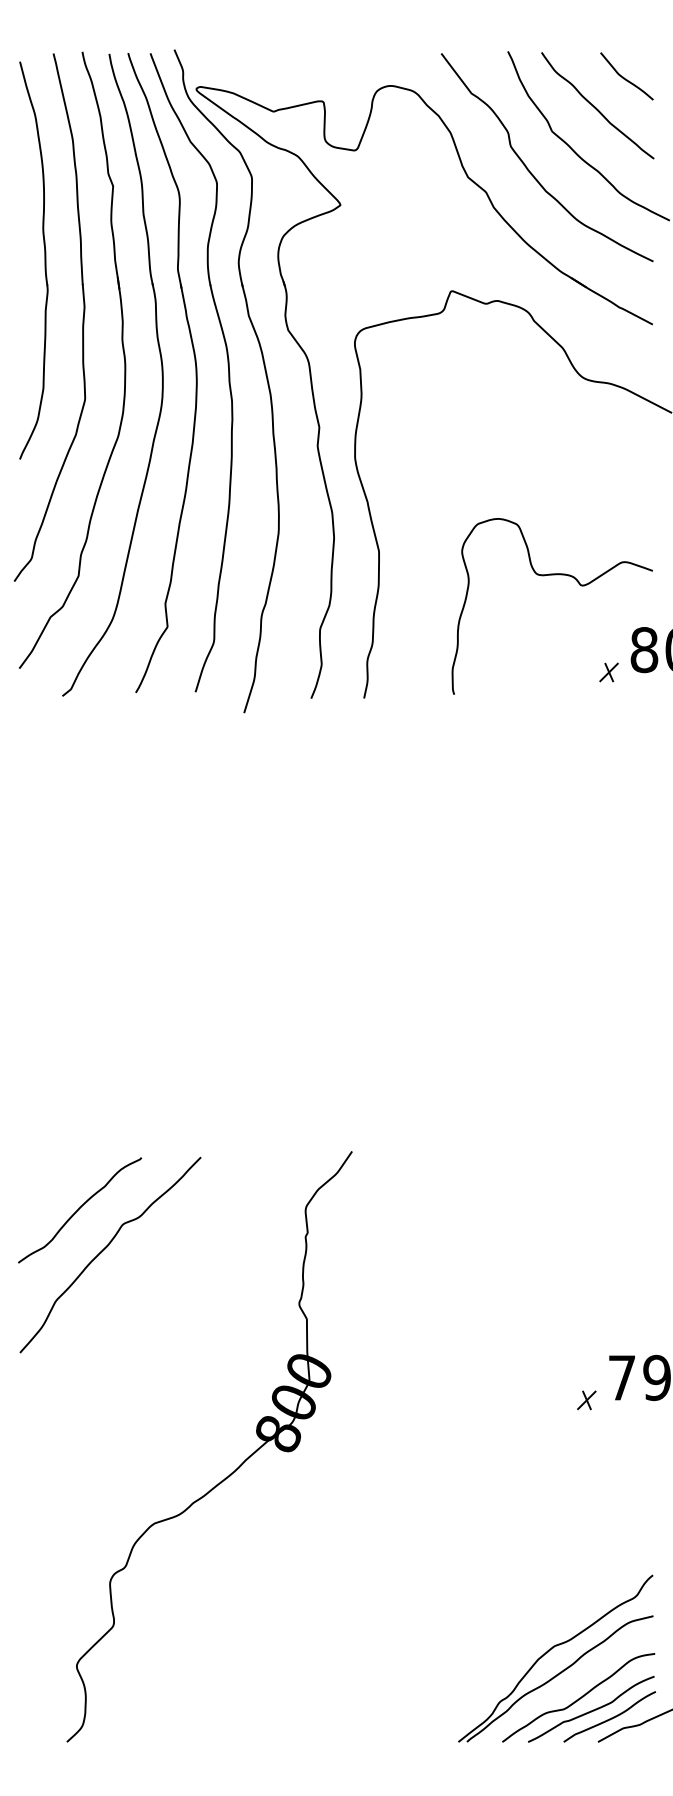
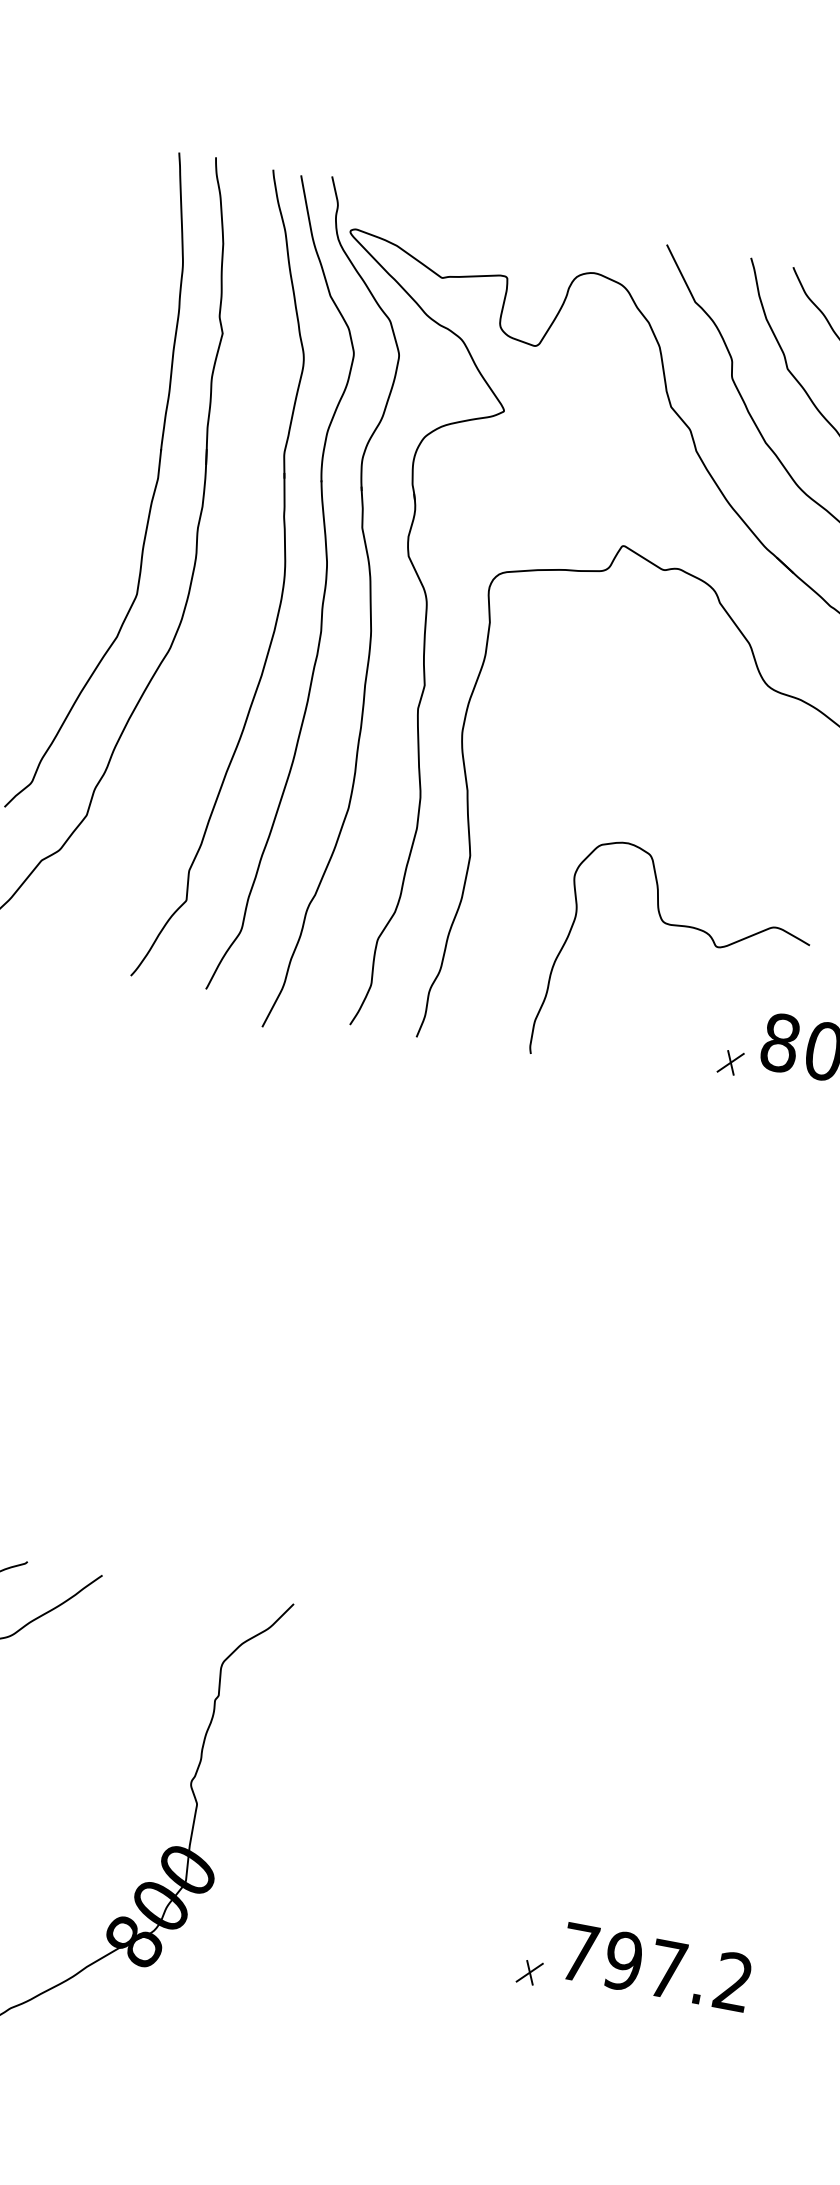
part: (44, 260) -> (118, 410), removed
part: (161, 374) -> (238, 581), removed

